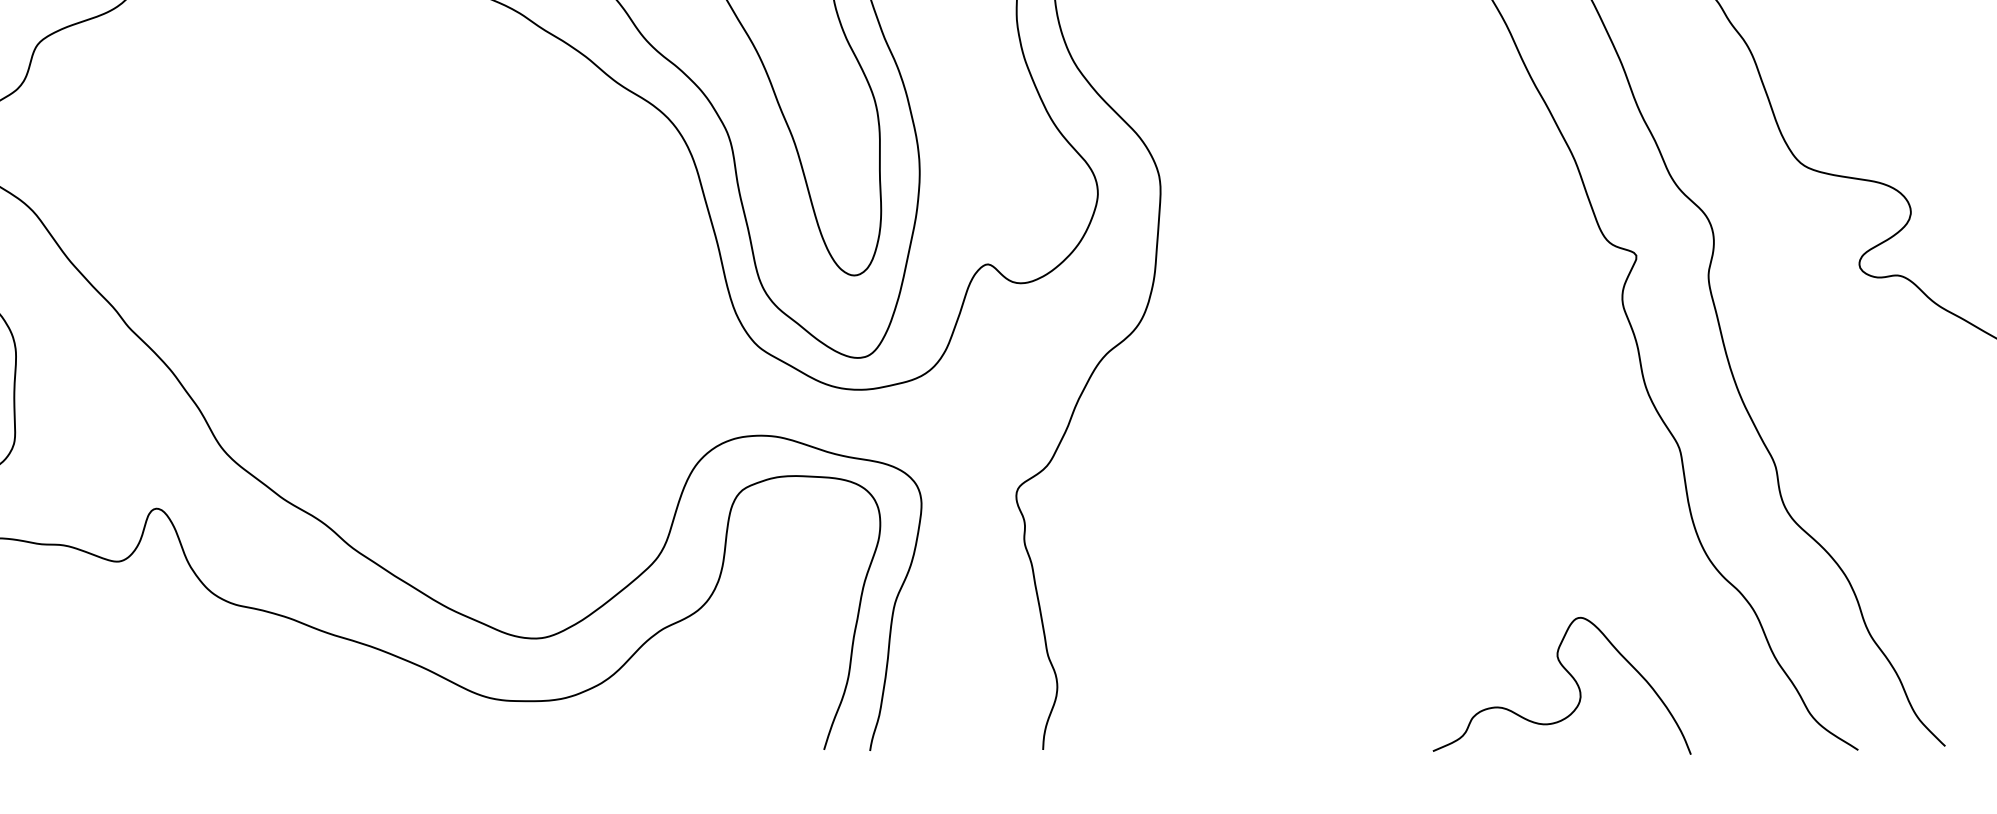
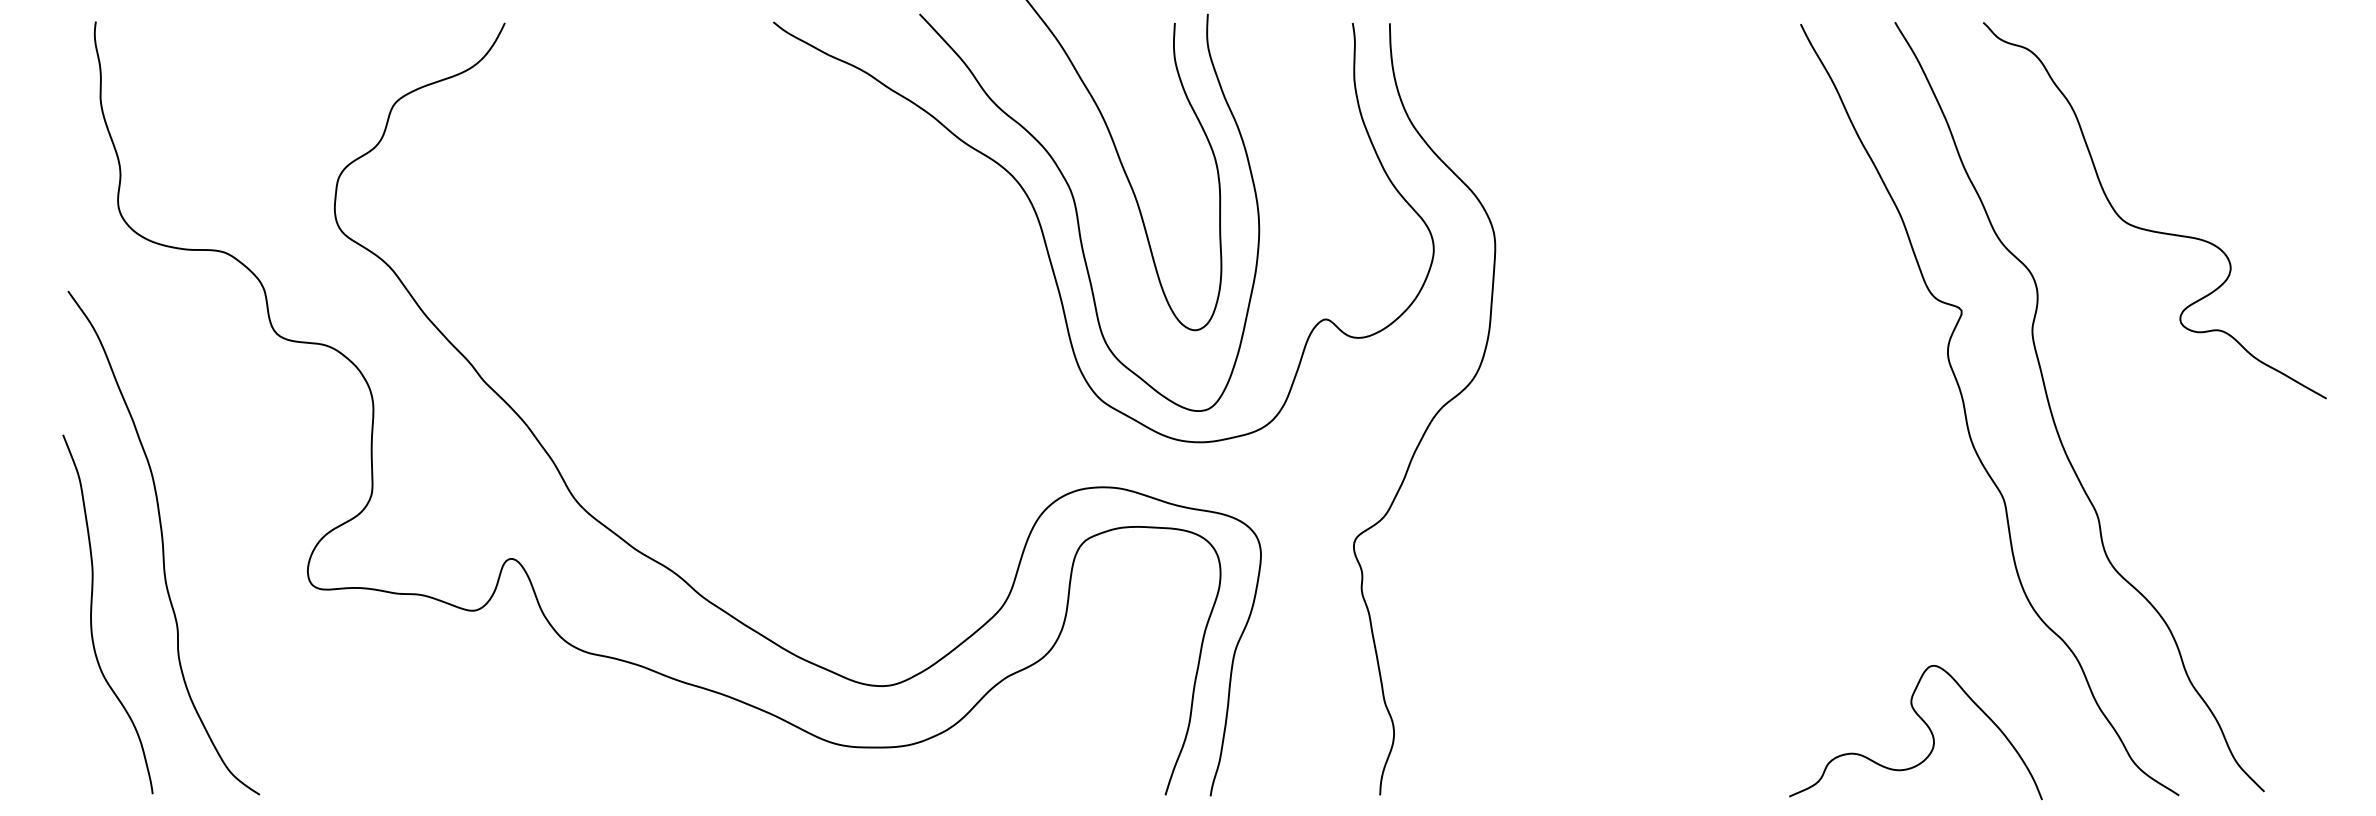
curve: (1572, 679) -> (1926, 726), moved

